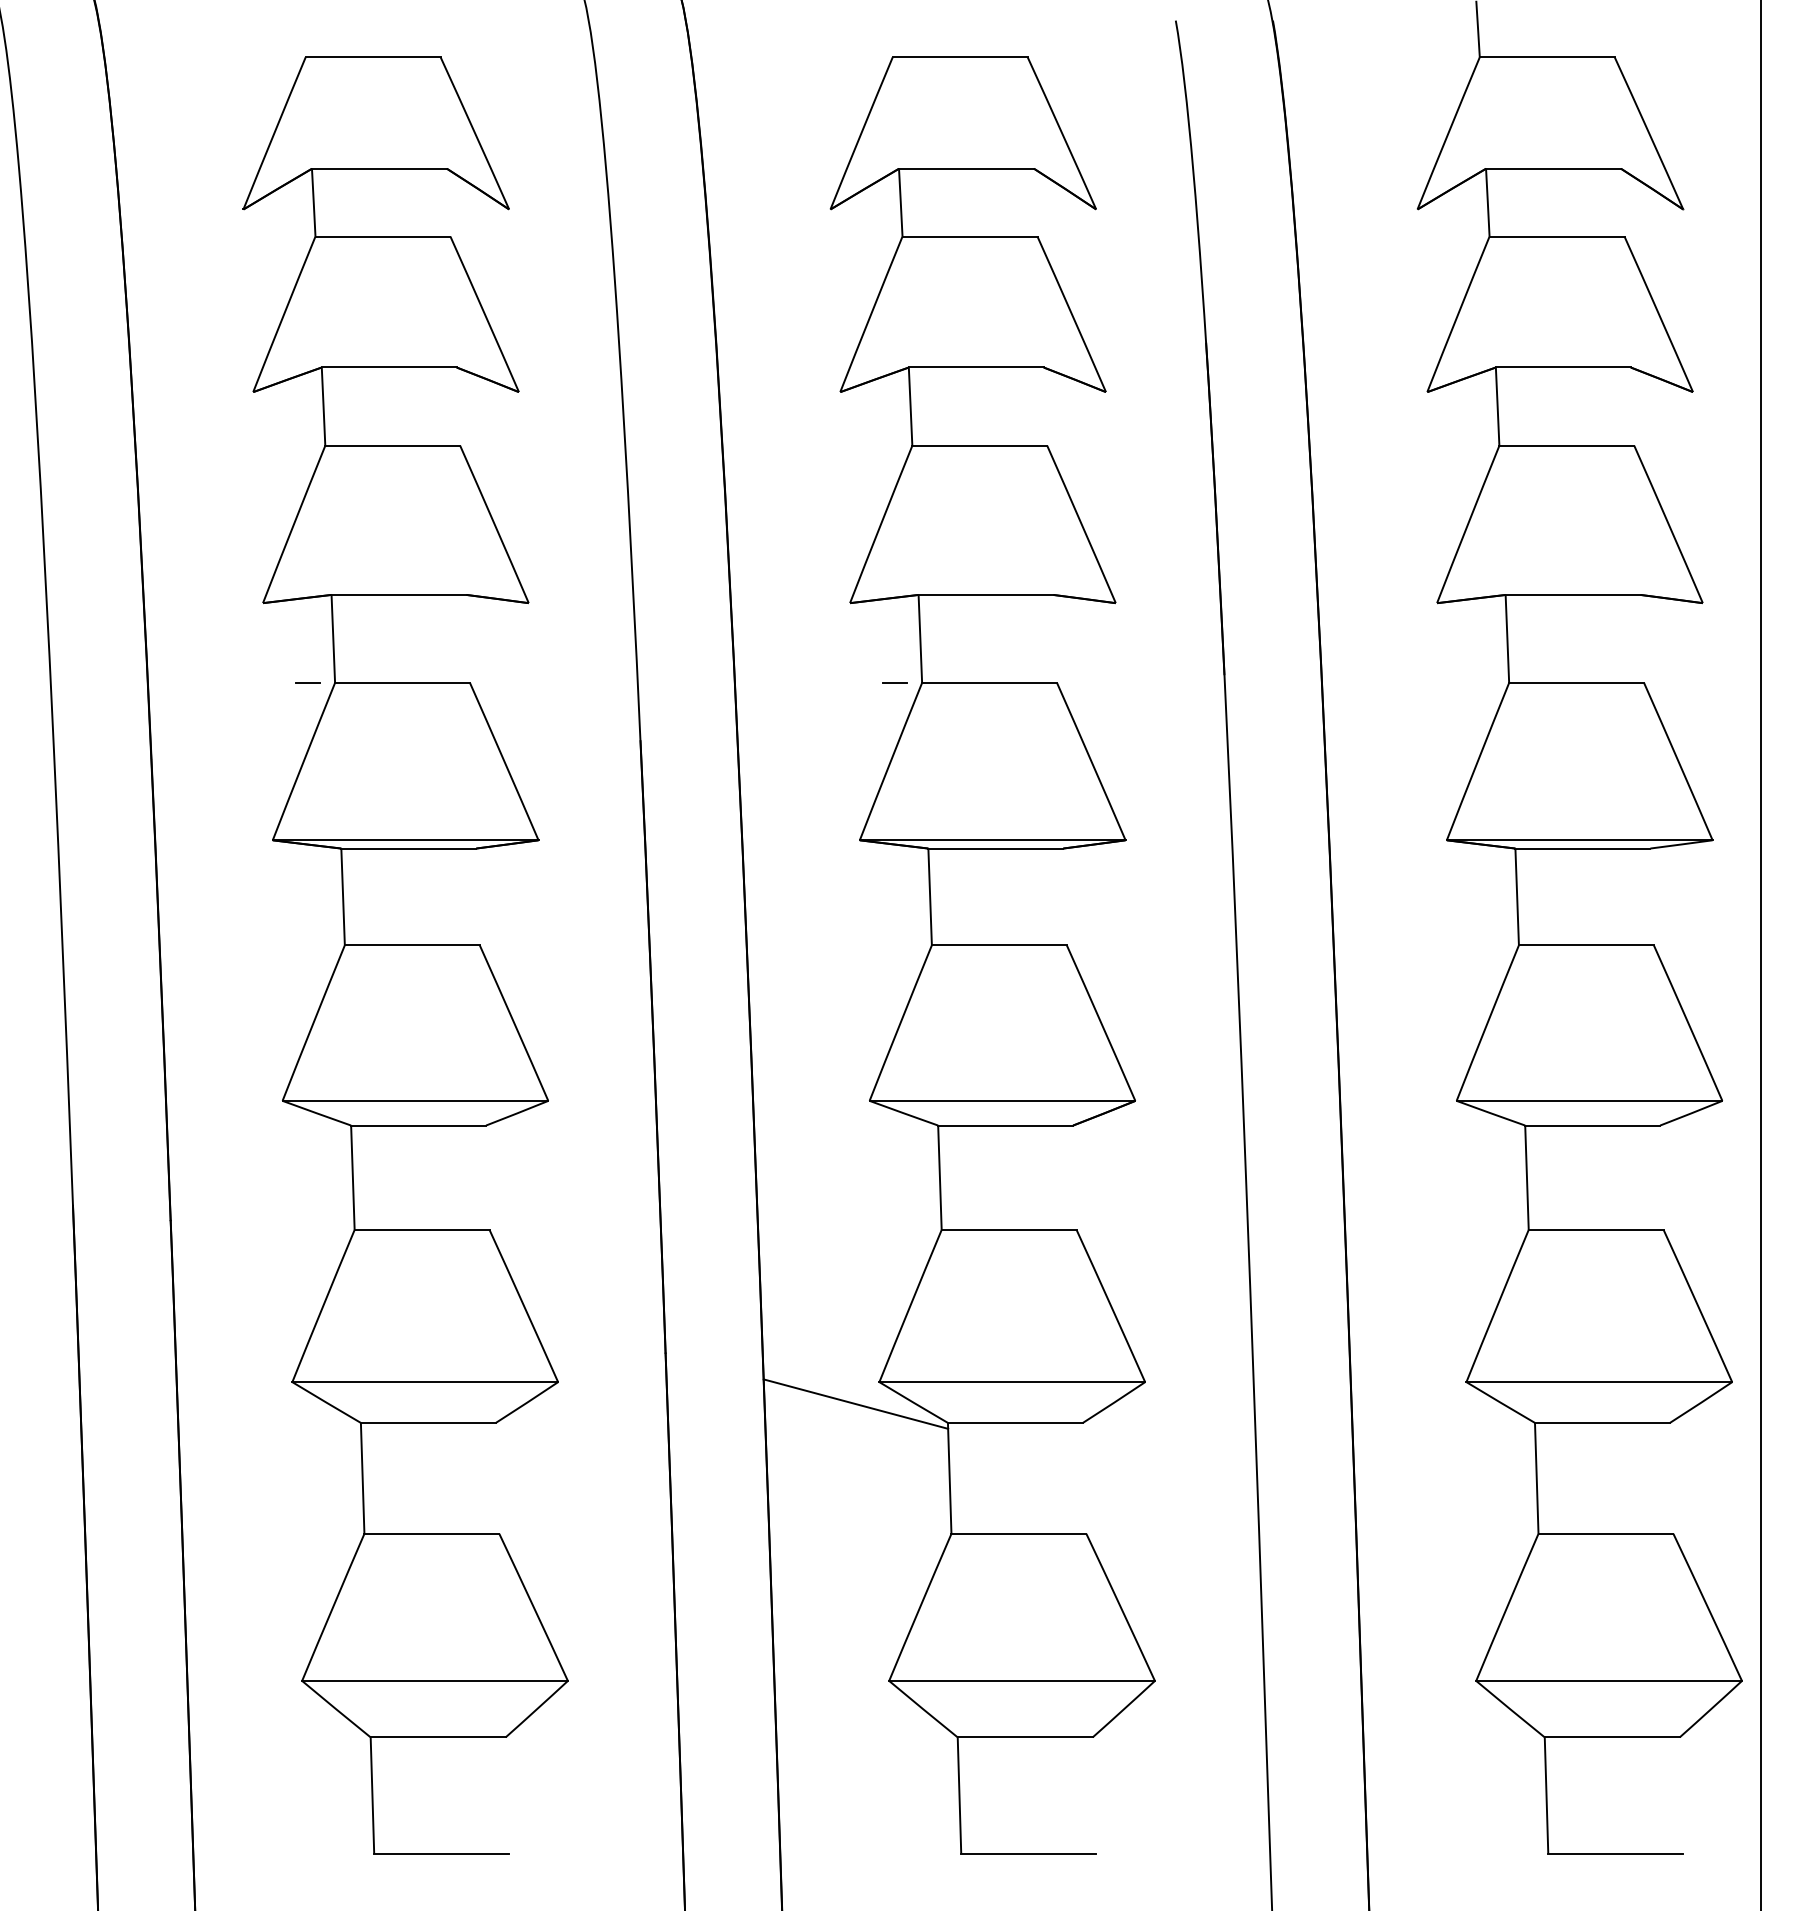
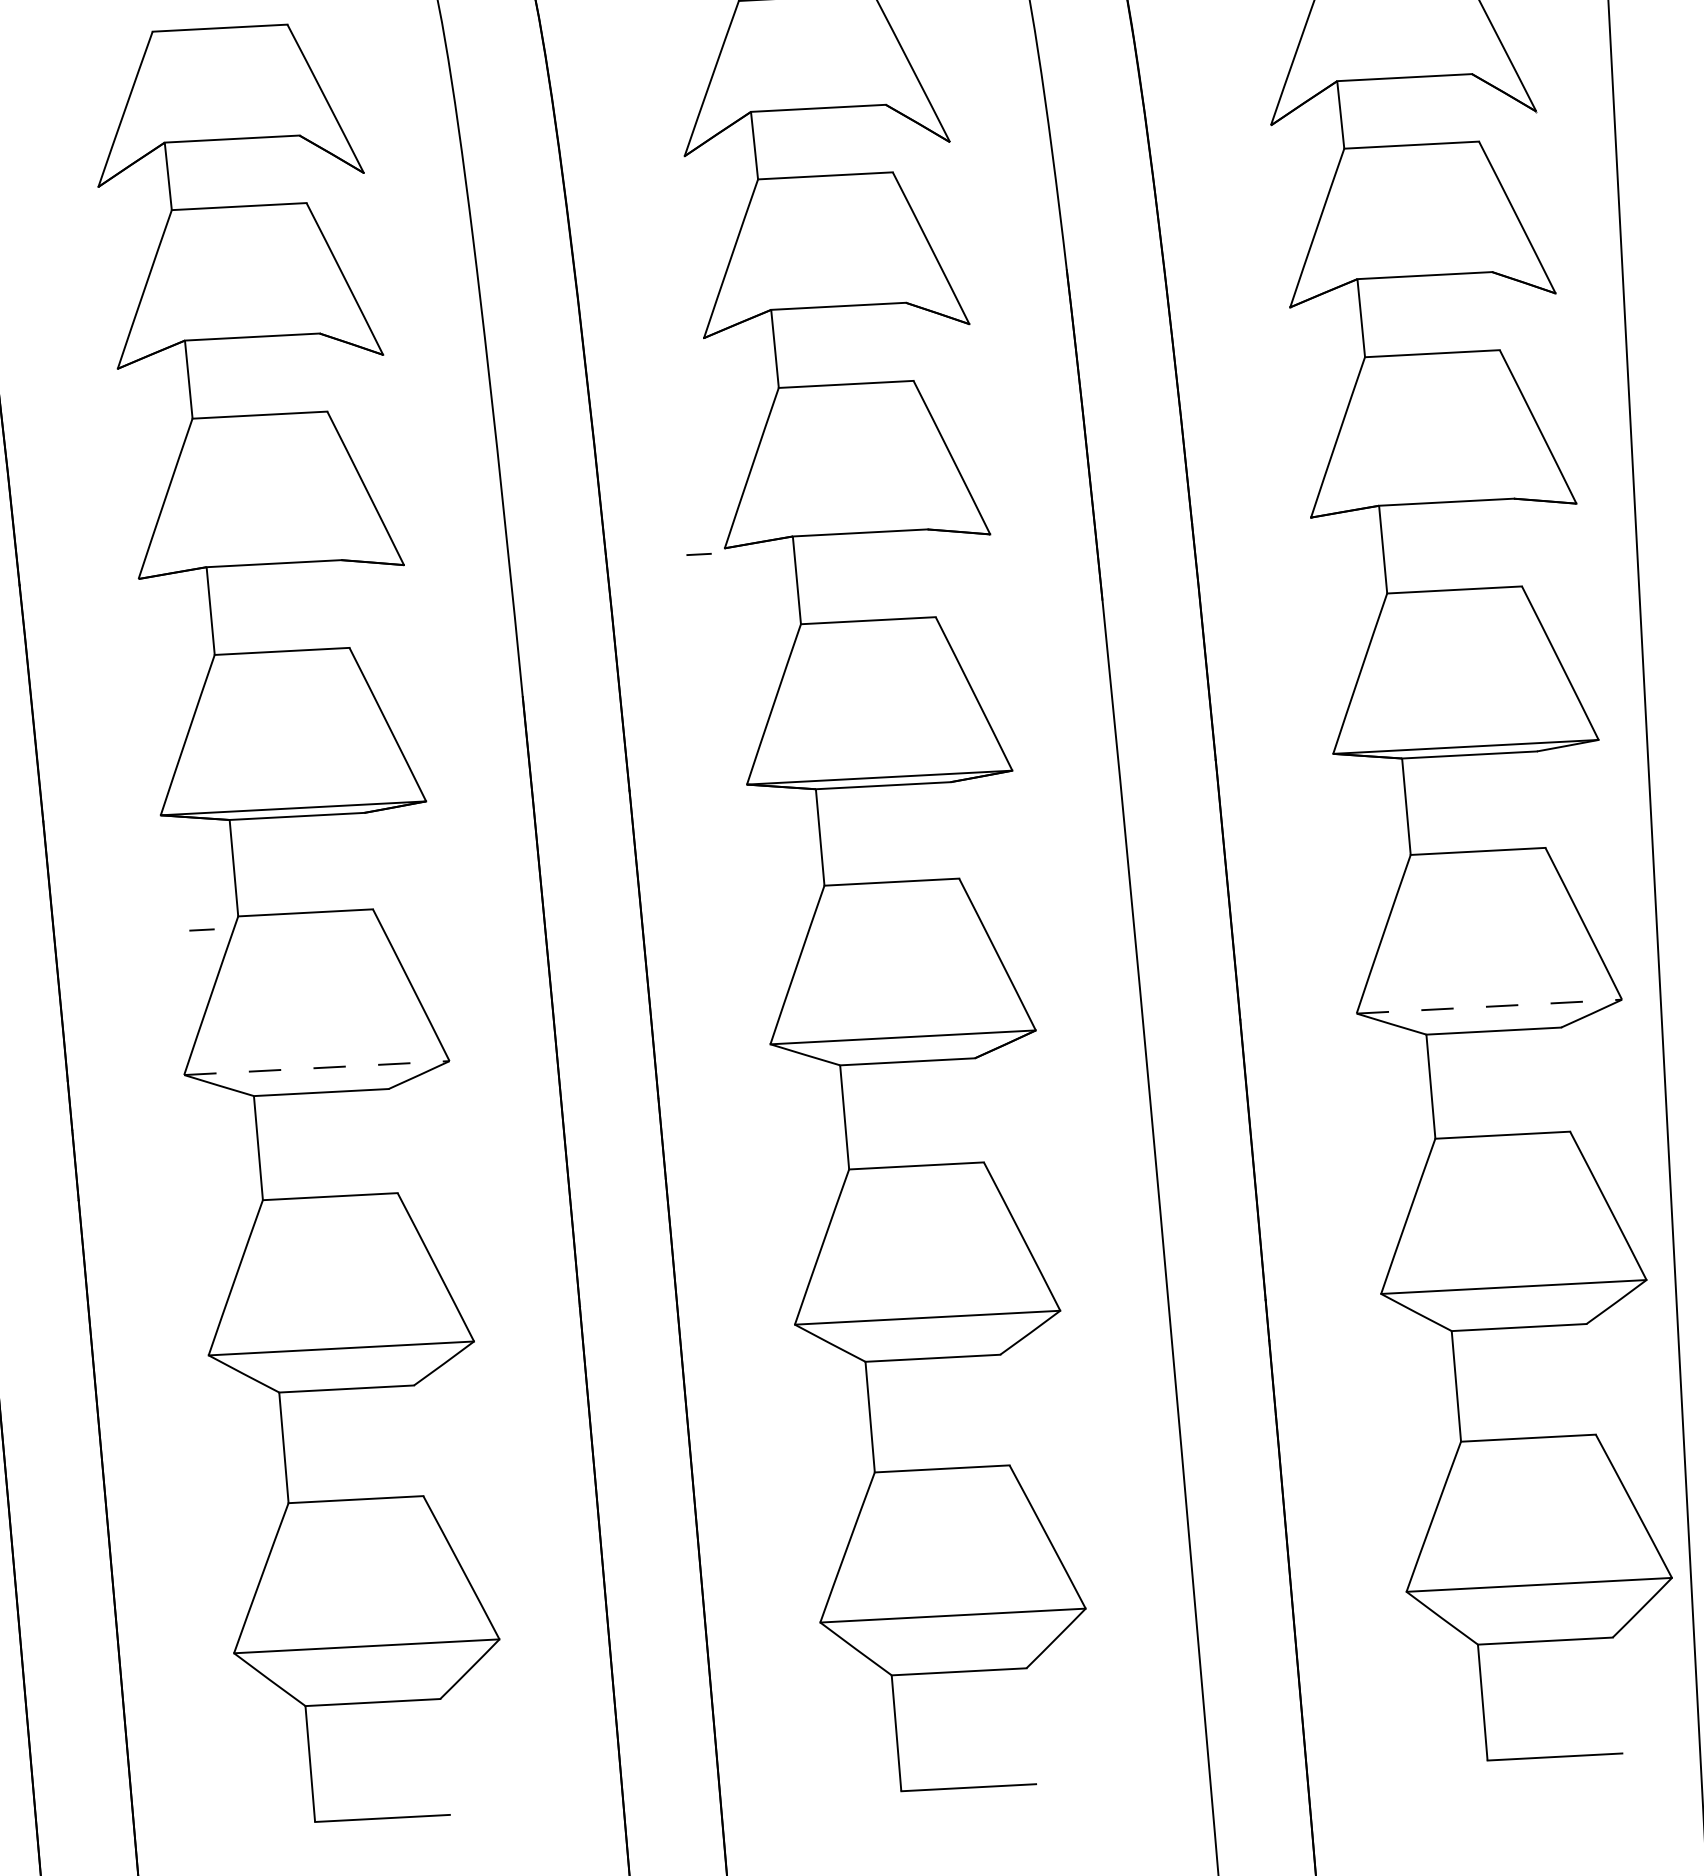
line: (307, 682) -> (201, 929), moved
line: (894, 682) -> (698, 554), moved
line: (415, 1100) -> (316, 1067), solid -> dashed
line: (1589, 1100) -> (1489, 1006), solid -> dashed
line: (855, 1403) -> (772, 1347), removed

